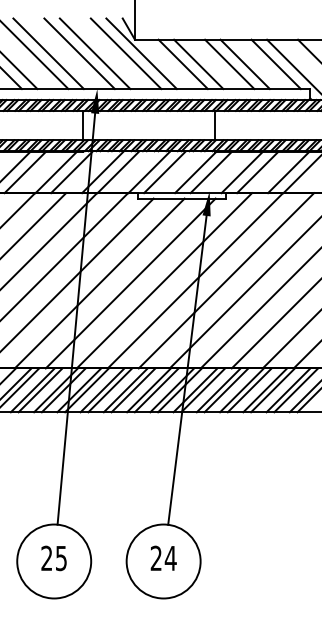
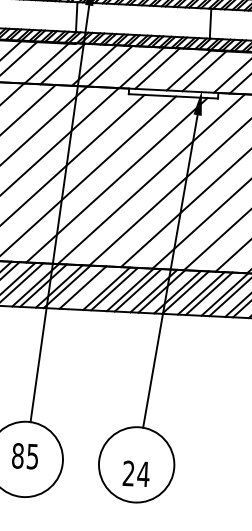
line: (110, 390) -> (91, 288), removed
text: (163, 557) -> (136, 473), moved
text: (46, 558) -> (17, 455), 25 -> 85

